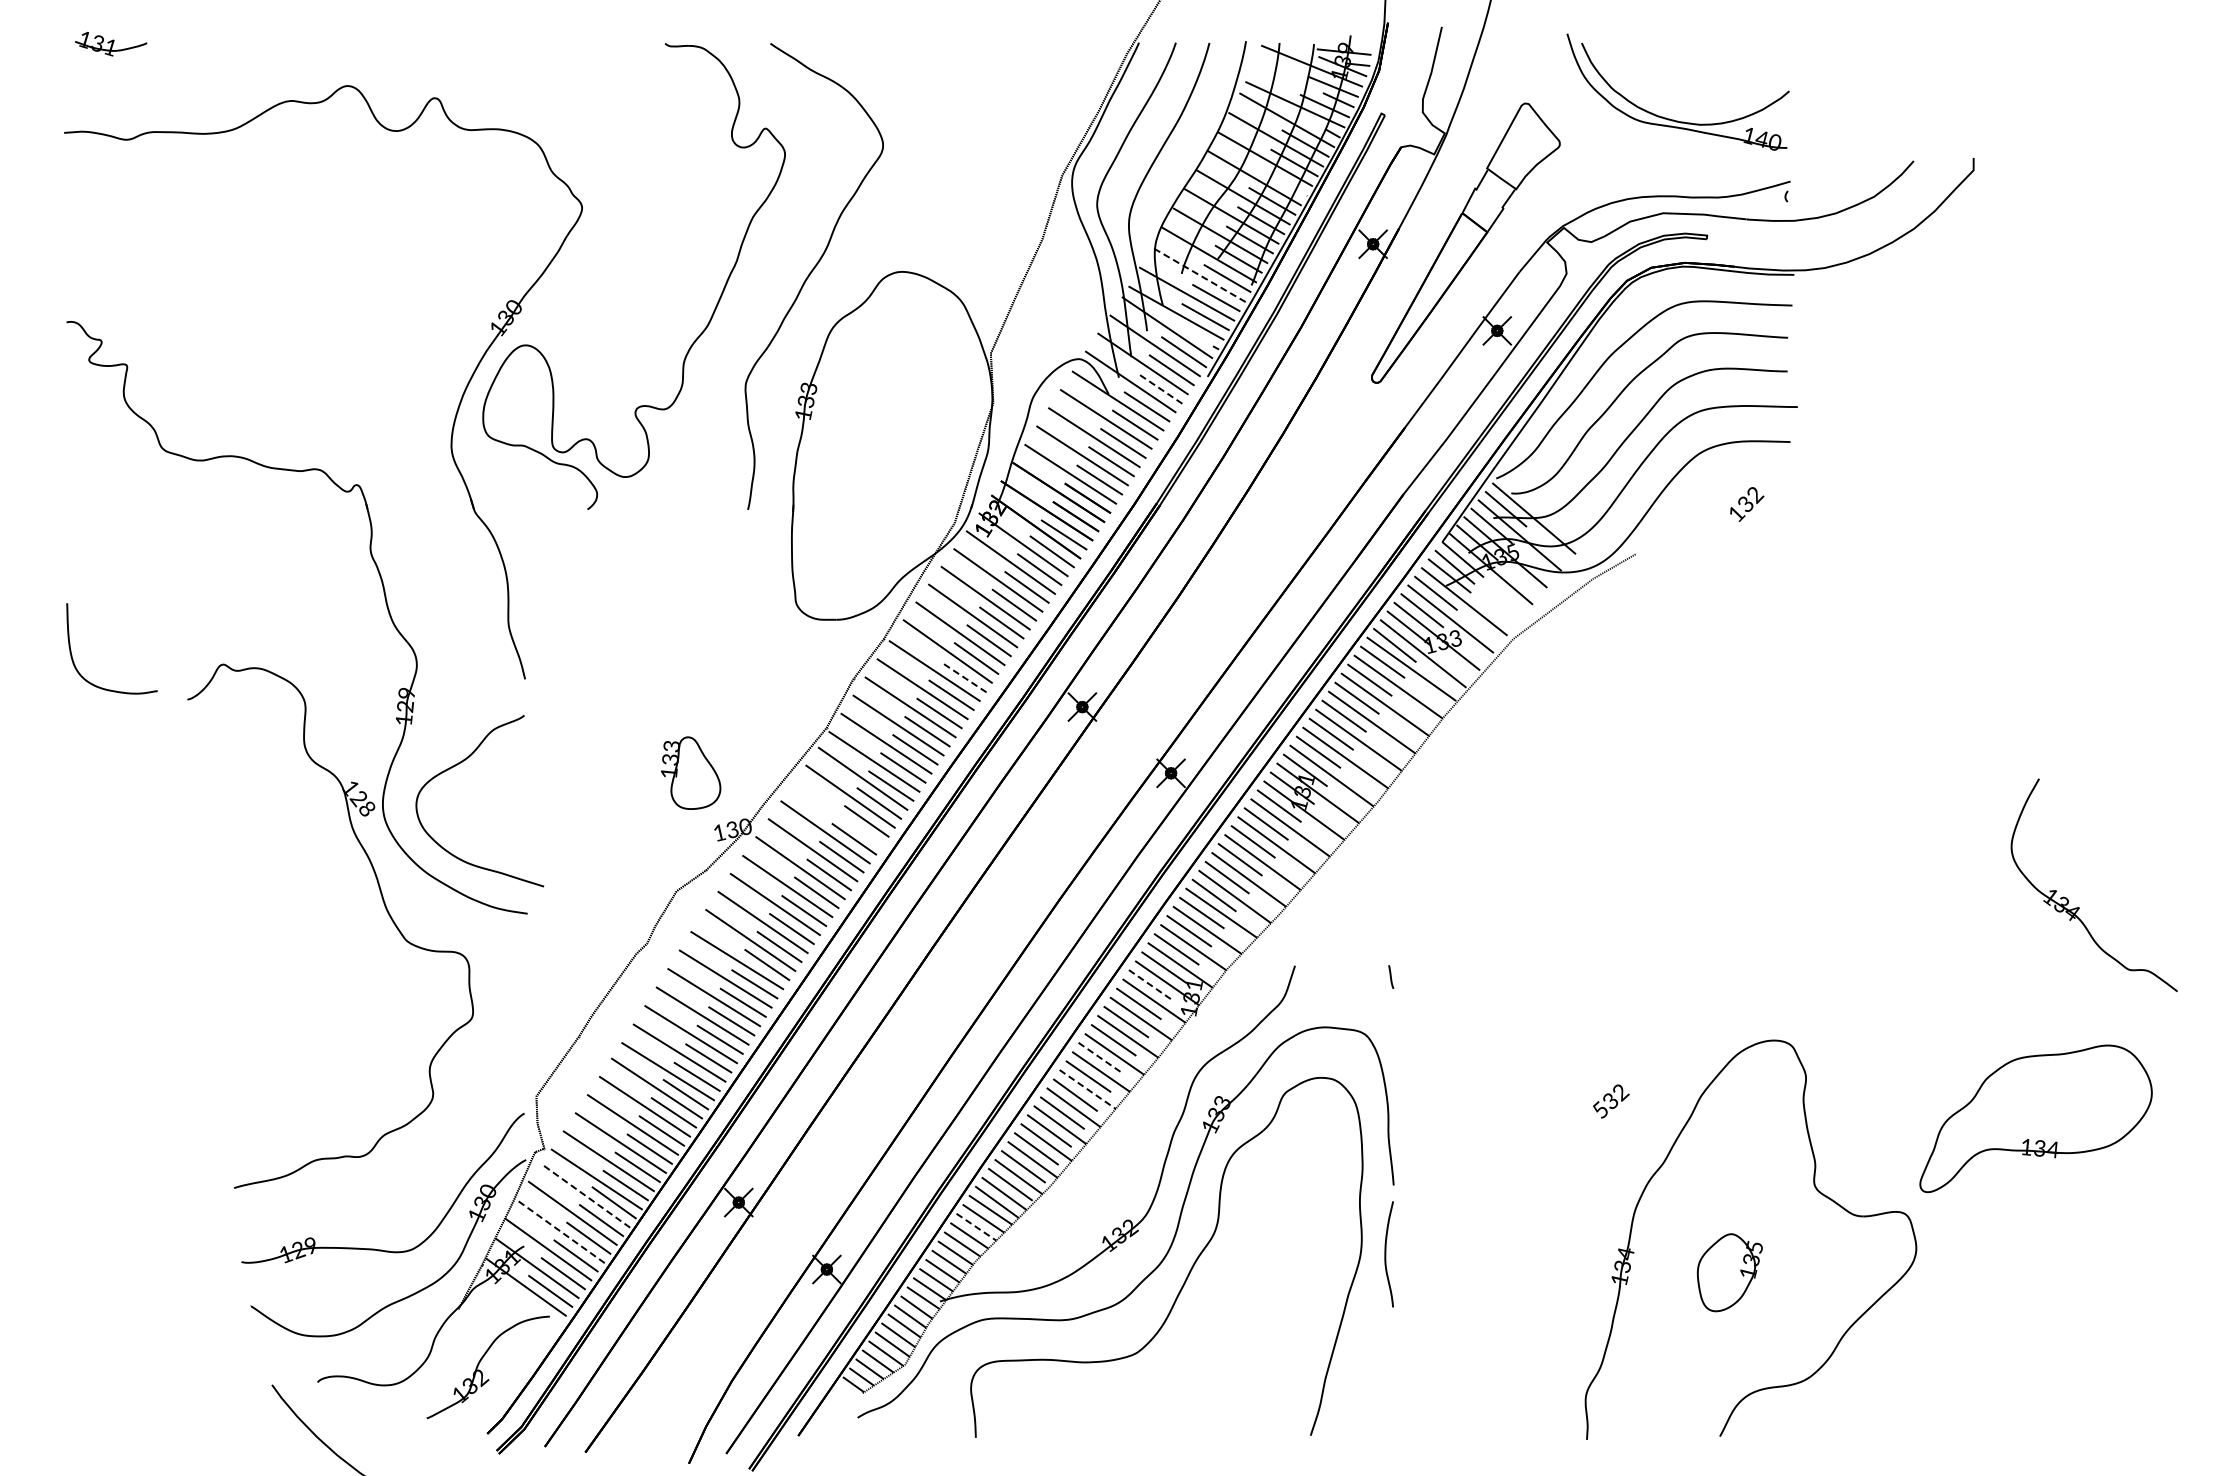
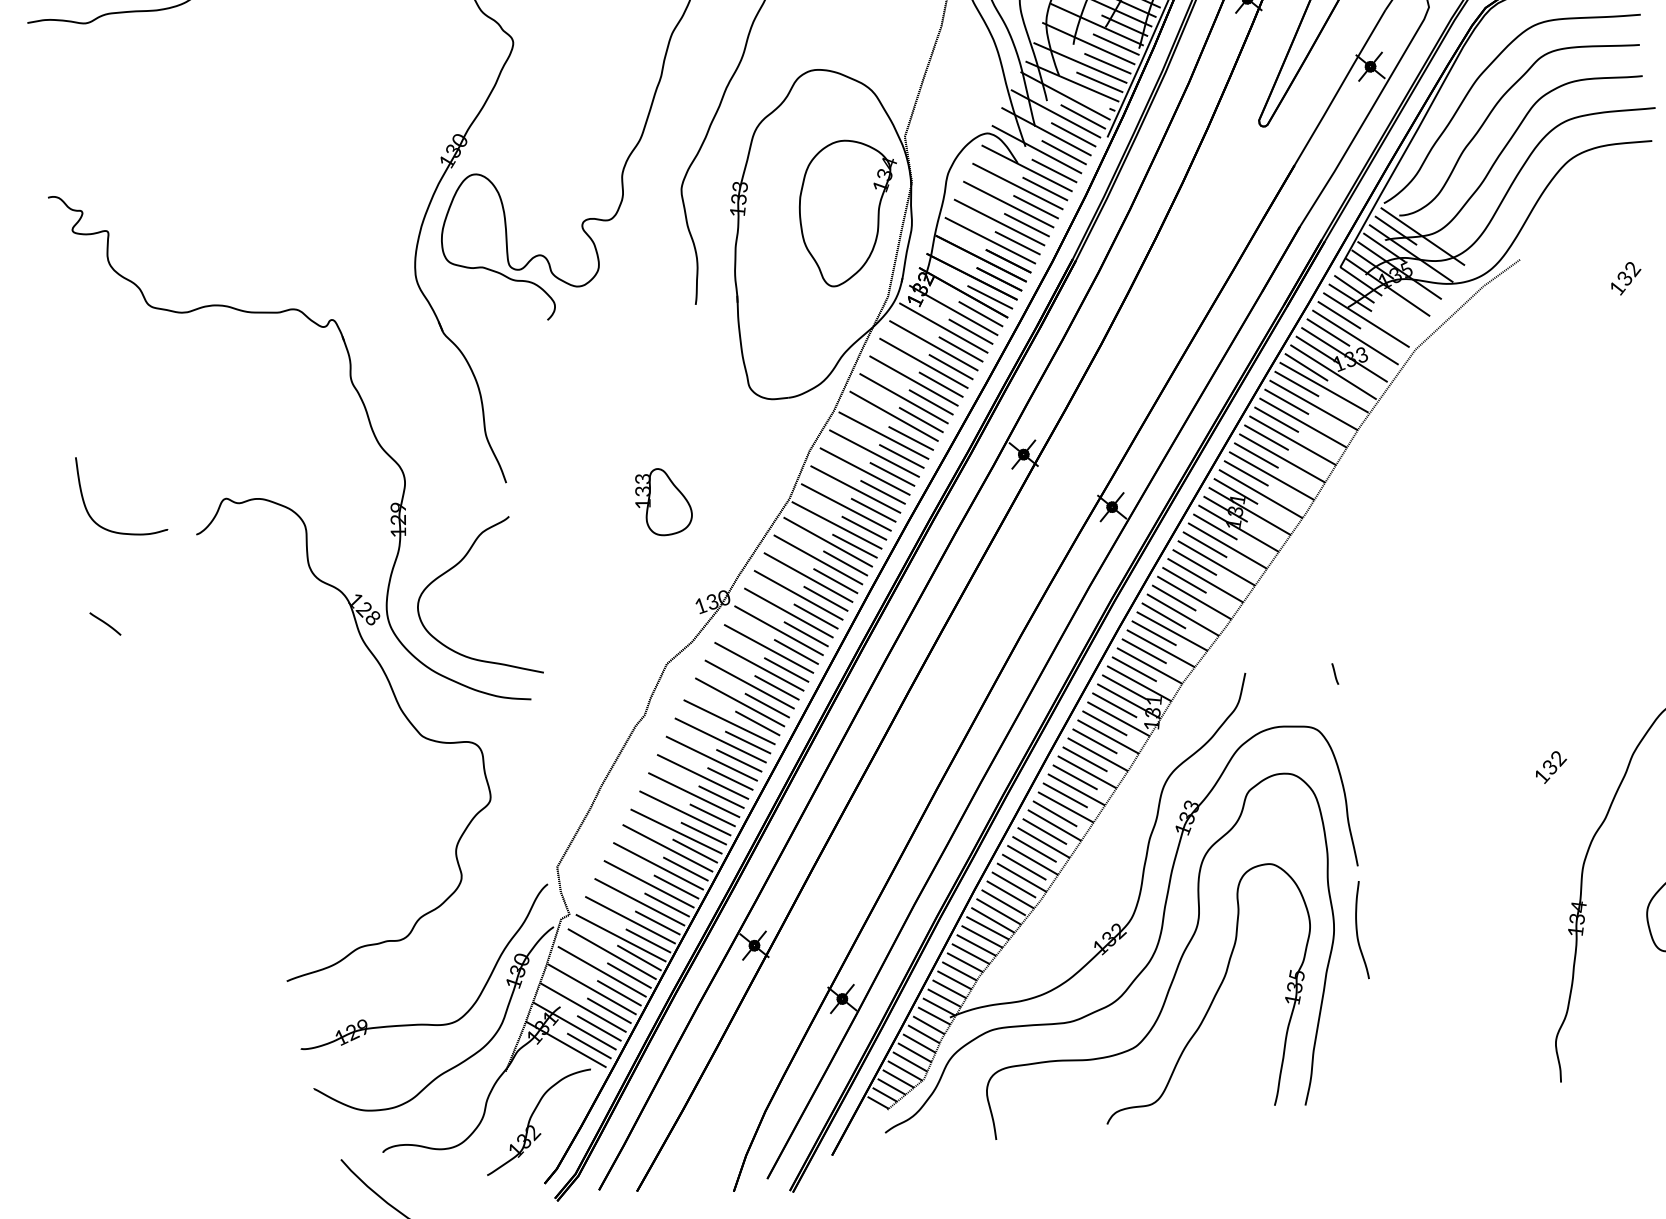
line: (1198, 274) -> (1089, 43), dashed -> solid
line: (1159, 388) -> (1064, 152), dashed -> solid
part: (923, 427) -> (849, 211), added
text: (1747, 504) -> (1626, 278), moved
line: (963, 676) -> (910, 437), dashed -> solid
part: (691, 772) -> (663, 501), moved
line: (79, 784) -> (104, 623), added
line: (837, 814) -> (807, 577), added
line: (1151, 986) -> (1114, 706), dashed -> solid
line: (1101, 1058) -> (1075, 777), dashed -> solid
line: (1088, 1089) -> (1066, 807), dashed -> solid
text: (1601, 1109) -> (1542, 775), 532 -> 132
line: (585, 1195) -> (612, 954), dashed -> solid
line: (976, 1227) -> (976, 945), dashed -> solid
line: (560, 1231) -> (592, 989), dashed -> solid
part: (1225, 1307) -> (1214, 995), added

